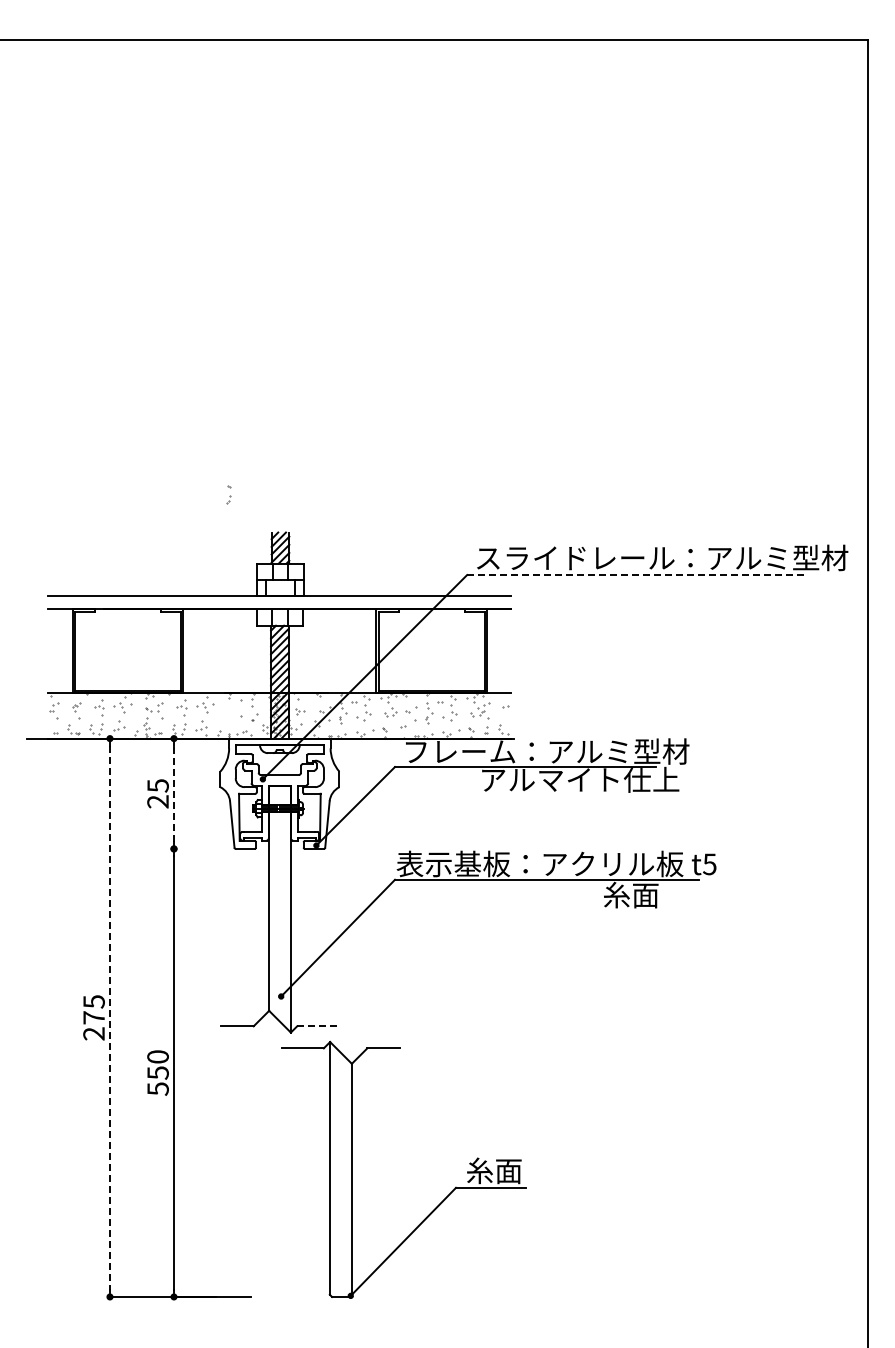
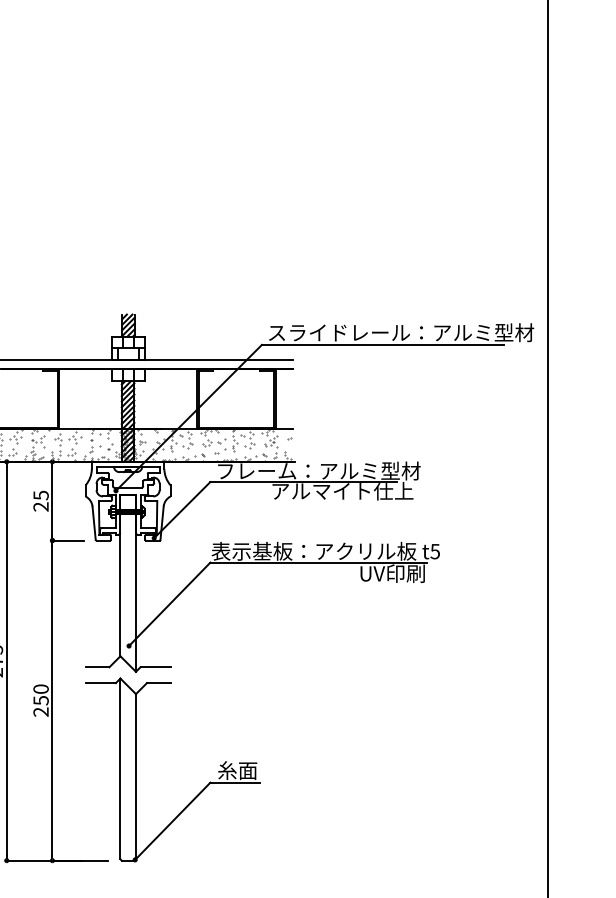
part: (228, 494) -> (91, 445), moved
line: (636, 575) -> (382, 345), dashed -> solid
line: (173, 793) -> (52, 500), dashed -> solid
line: (195, 848) -> (67, 540), added
text: (649, 894) -> (392, 573), 糸面 -> UV印刷
line: (109, 1018) -> (6, 661), dashed -> solid
line: (318, 1026) -> (155, 667), dashed -> solid
text: (157, 1088) -> (40, 711), 550 -> 250
part: (438, 1204) -> (197, 794), moved

